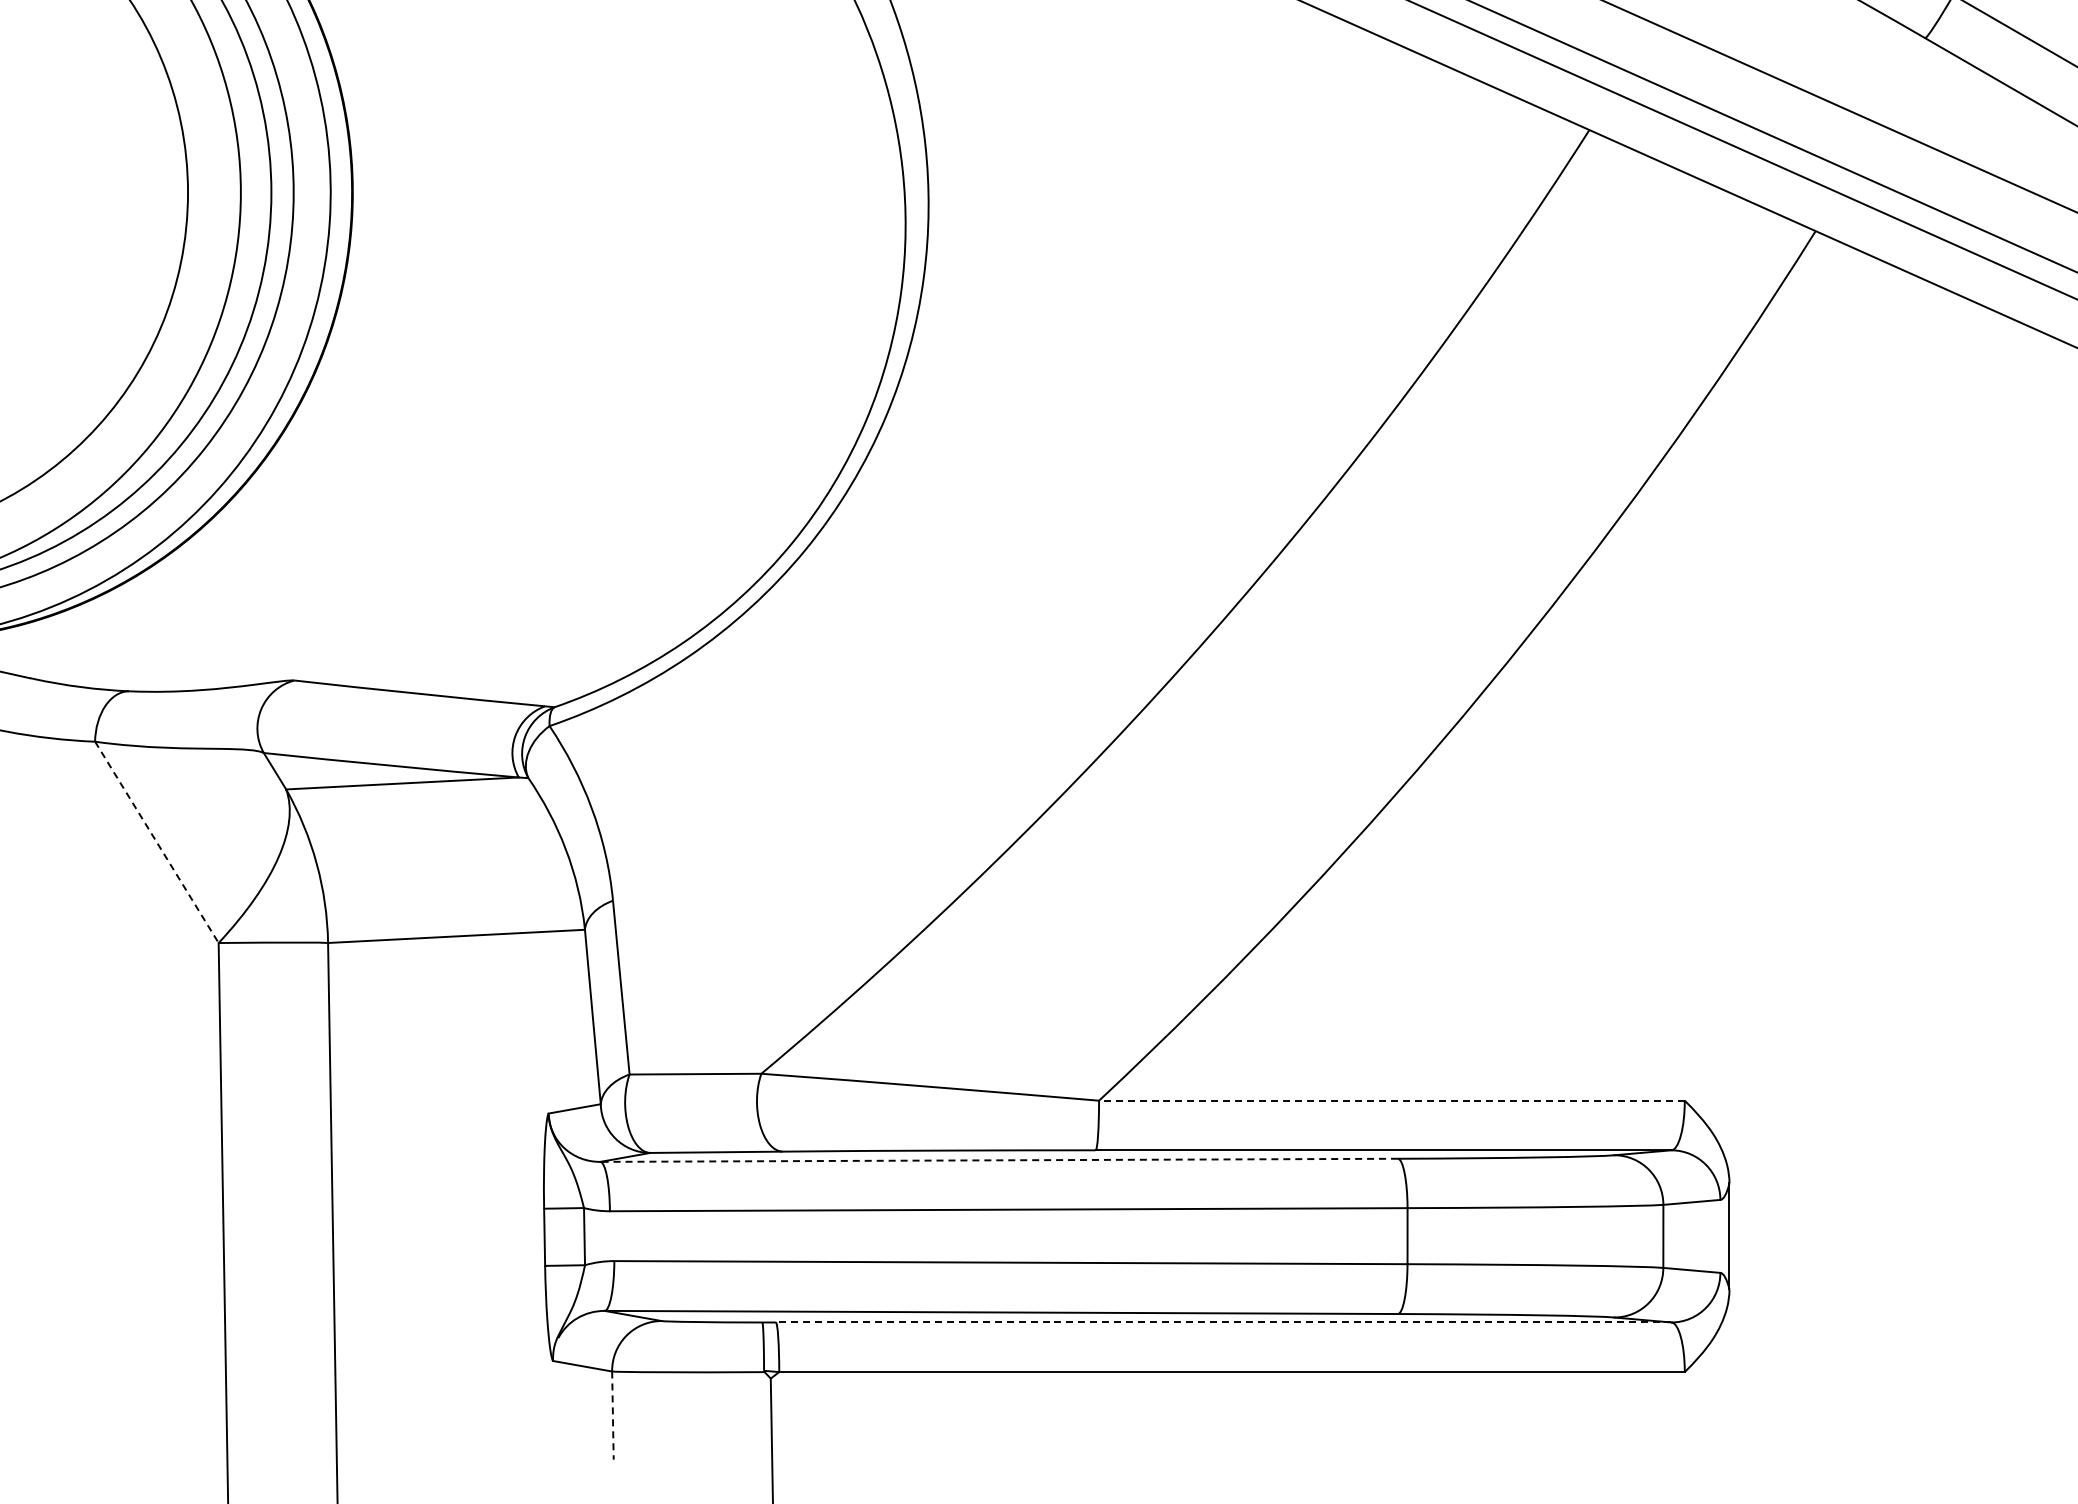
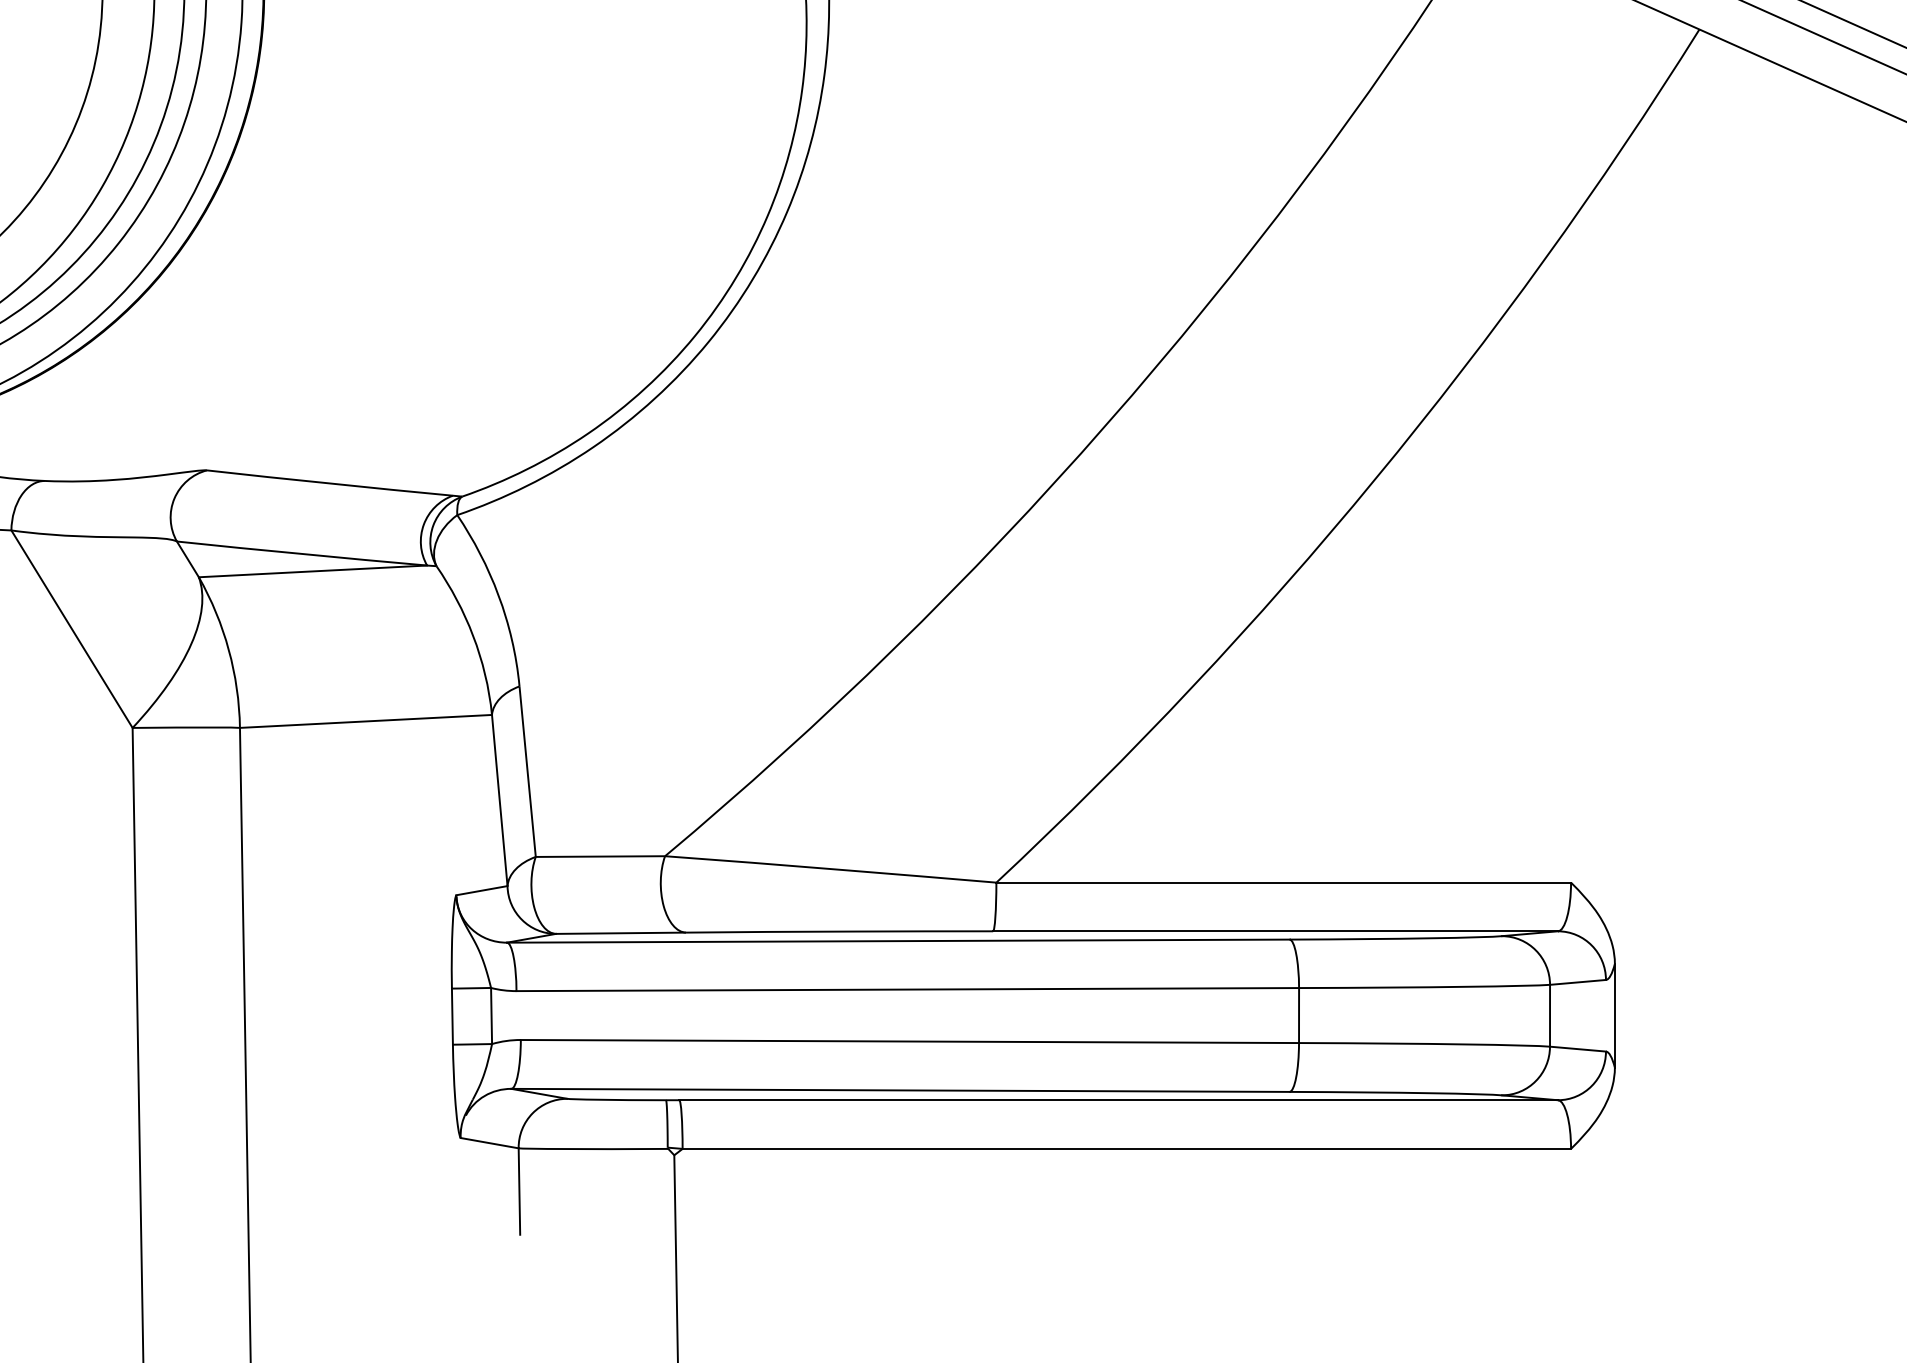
line: (157, 842) -> (72, 629), dashed -> solid
line: (1391, 1100) -> (1283, 882), dashed -> solid
line: (999, 1160) -> (898, 941), dashed -> solid
line: (1223, 1322) -> (1118, 1100), dashed -> solid
line: (612, 1416) -> (519, 1192), dashed -> solid

